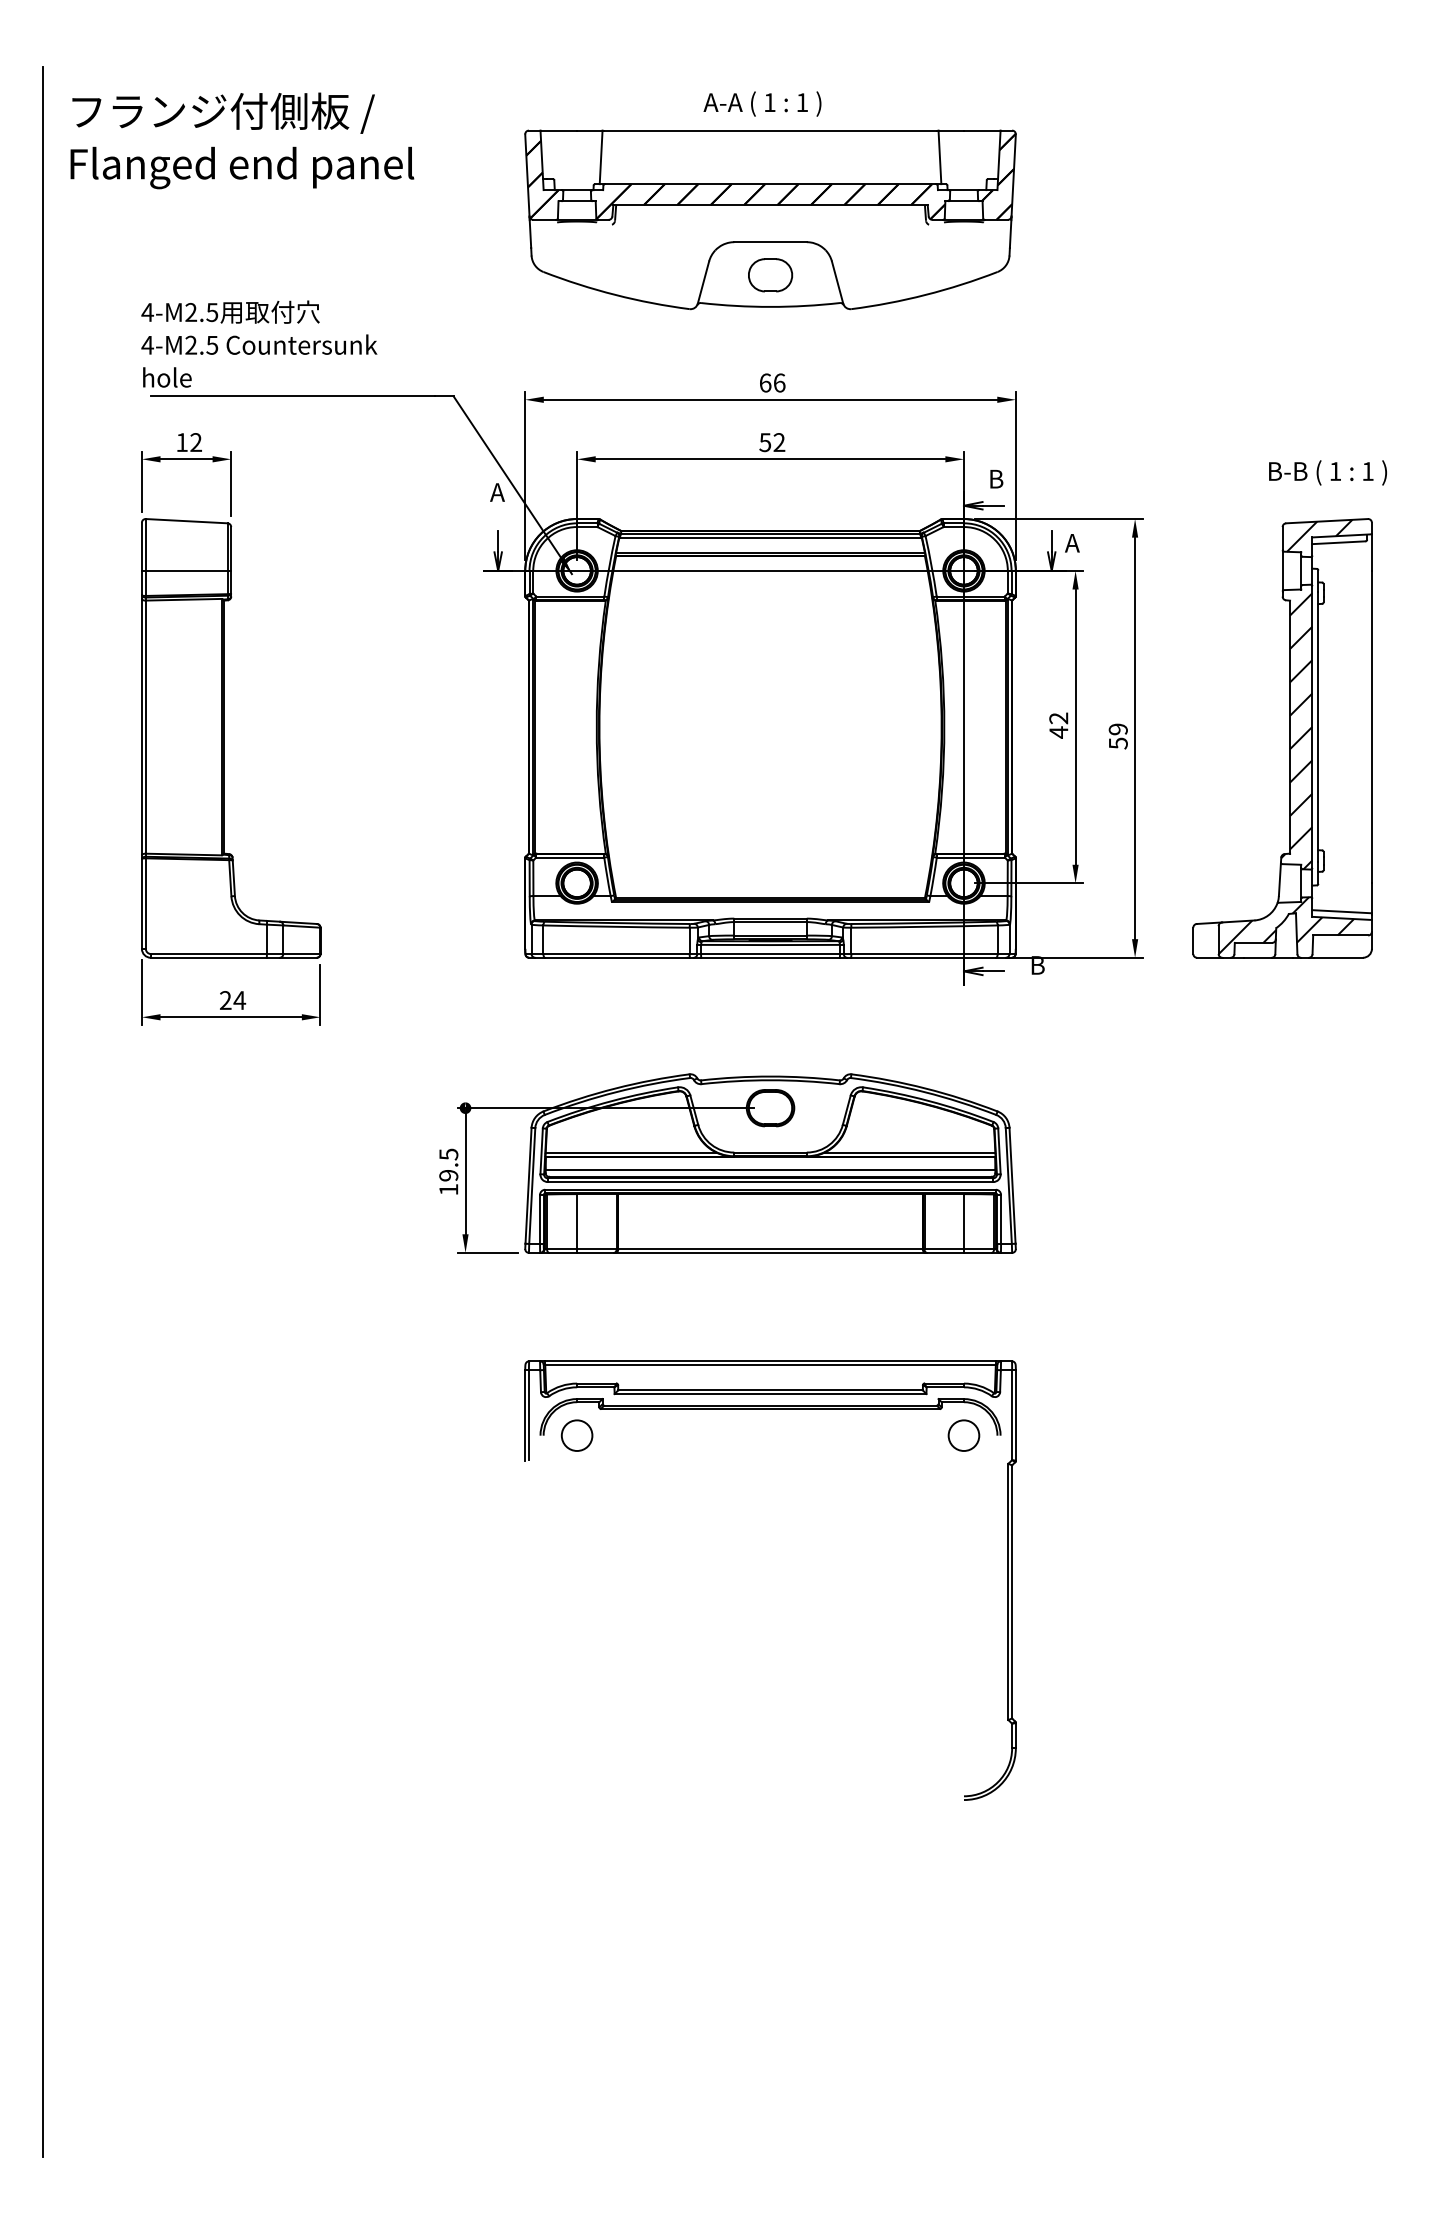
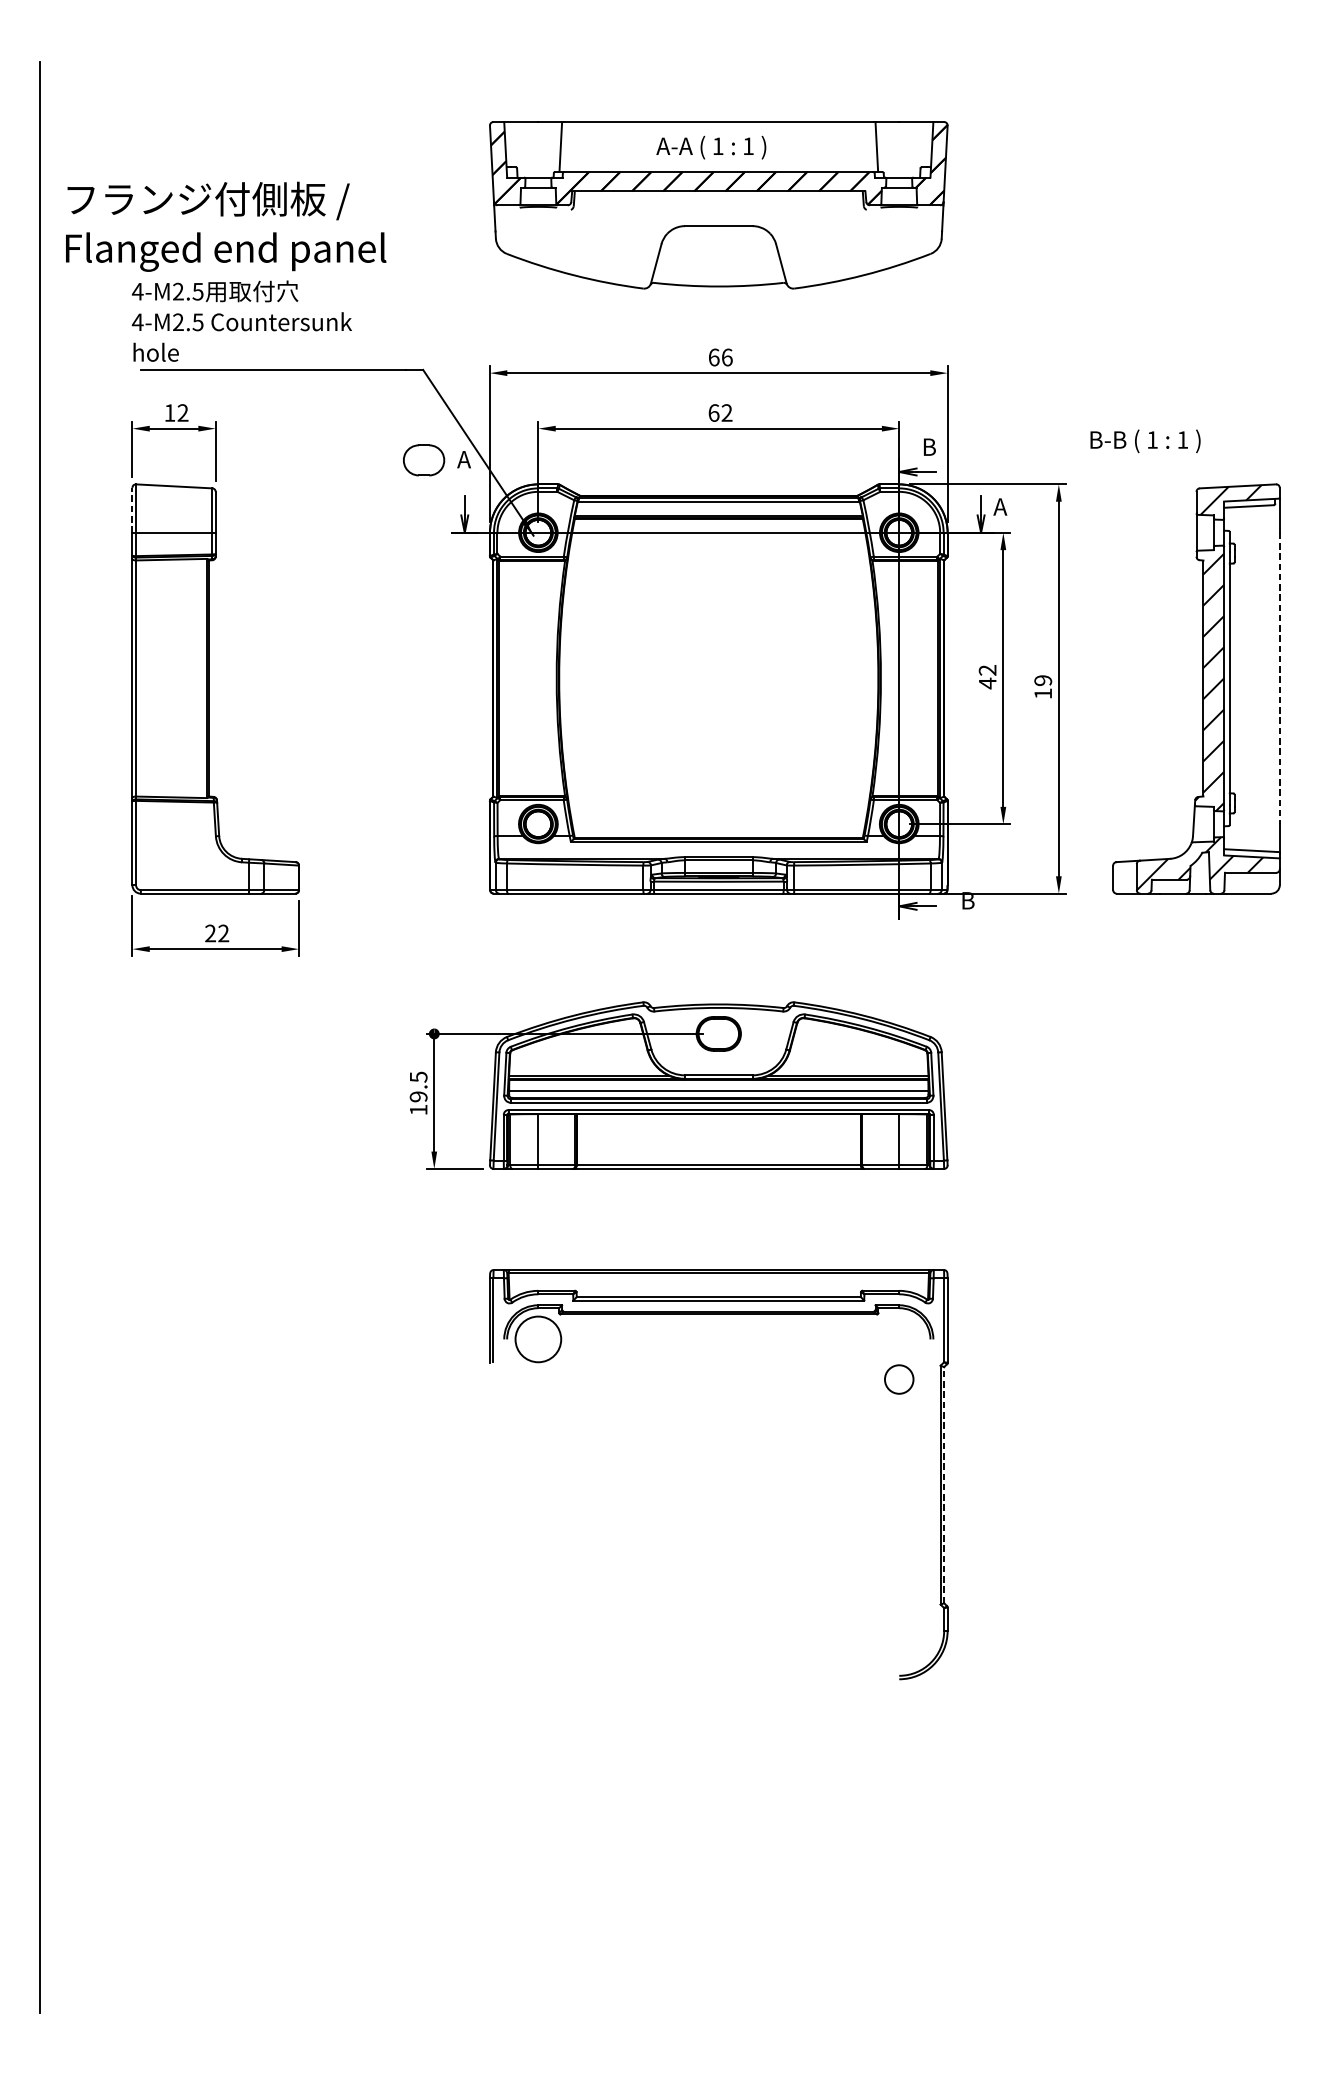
text: (762, 103) -> (711, 147), moved
text: (242, 140) -> (226, 226), moved
part: (770, 275) -> (424, 460), moved
text: (765, 442) -> (714, 412), 52 -> 62
text: (1327, 472) -> (1145, 440), moved
line: (141, 546) -> (132, 510), solid -> dashed
line: (1371, 727) -> (1279, 678), solid -> dashed
text: (1118, 743) -> (1043, 693), 59 -> 19
text: (239, 1000) -> (223, 933), 24 -> 22
circle: (576, 1435) -> (537, 1339), size x1.6
circle: (963, 1435) -> (898, 1379), moved
line: (1012, 1591) -> (944, 1484), solid -> dashed

